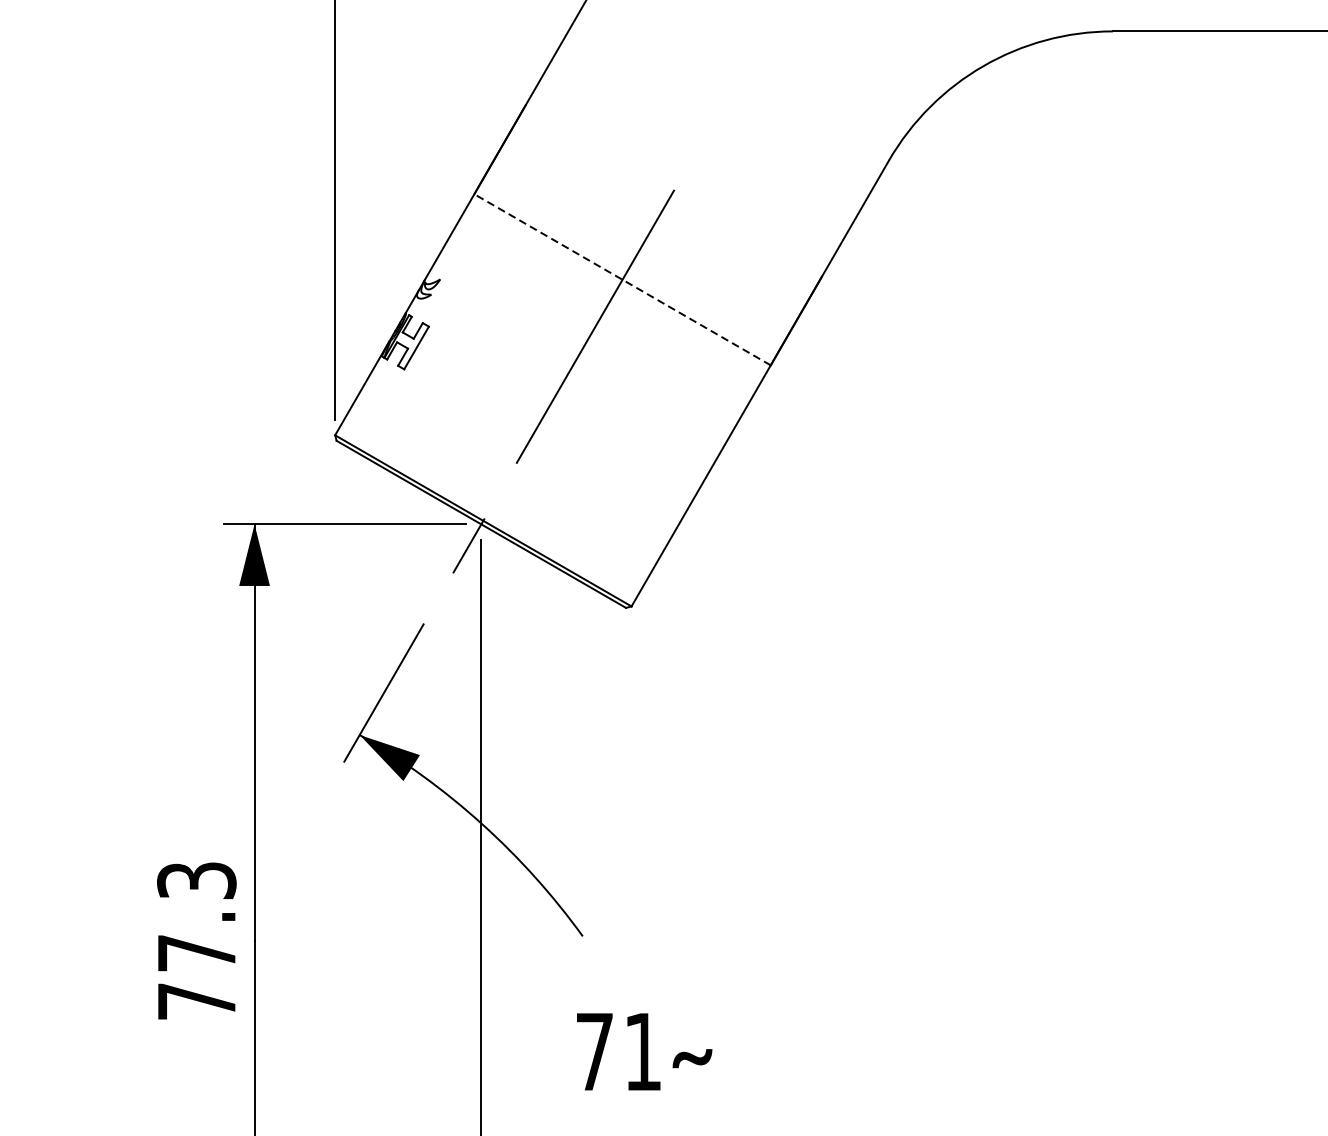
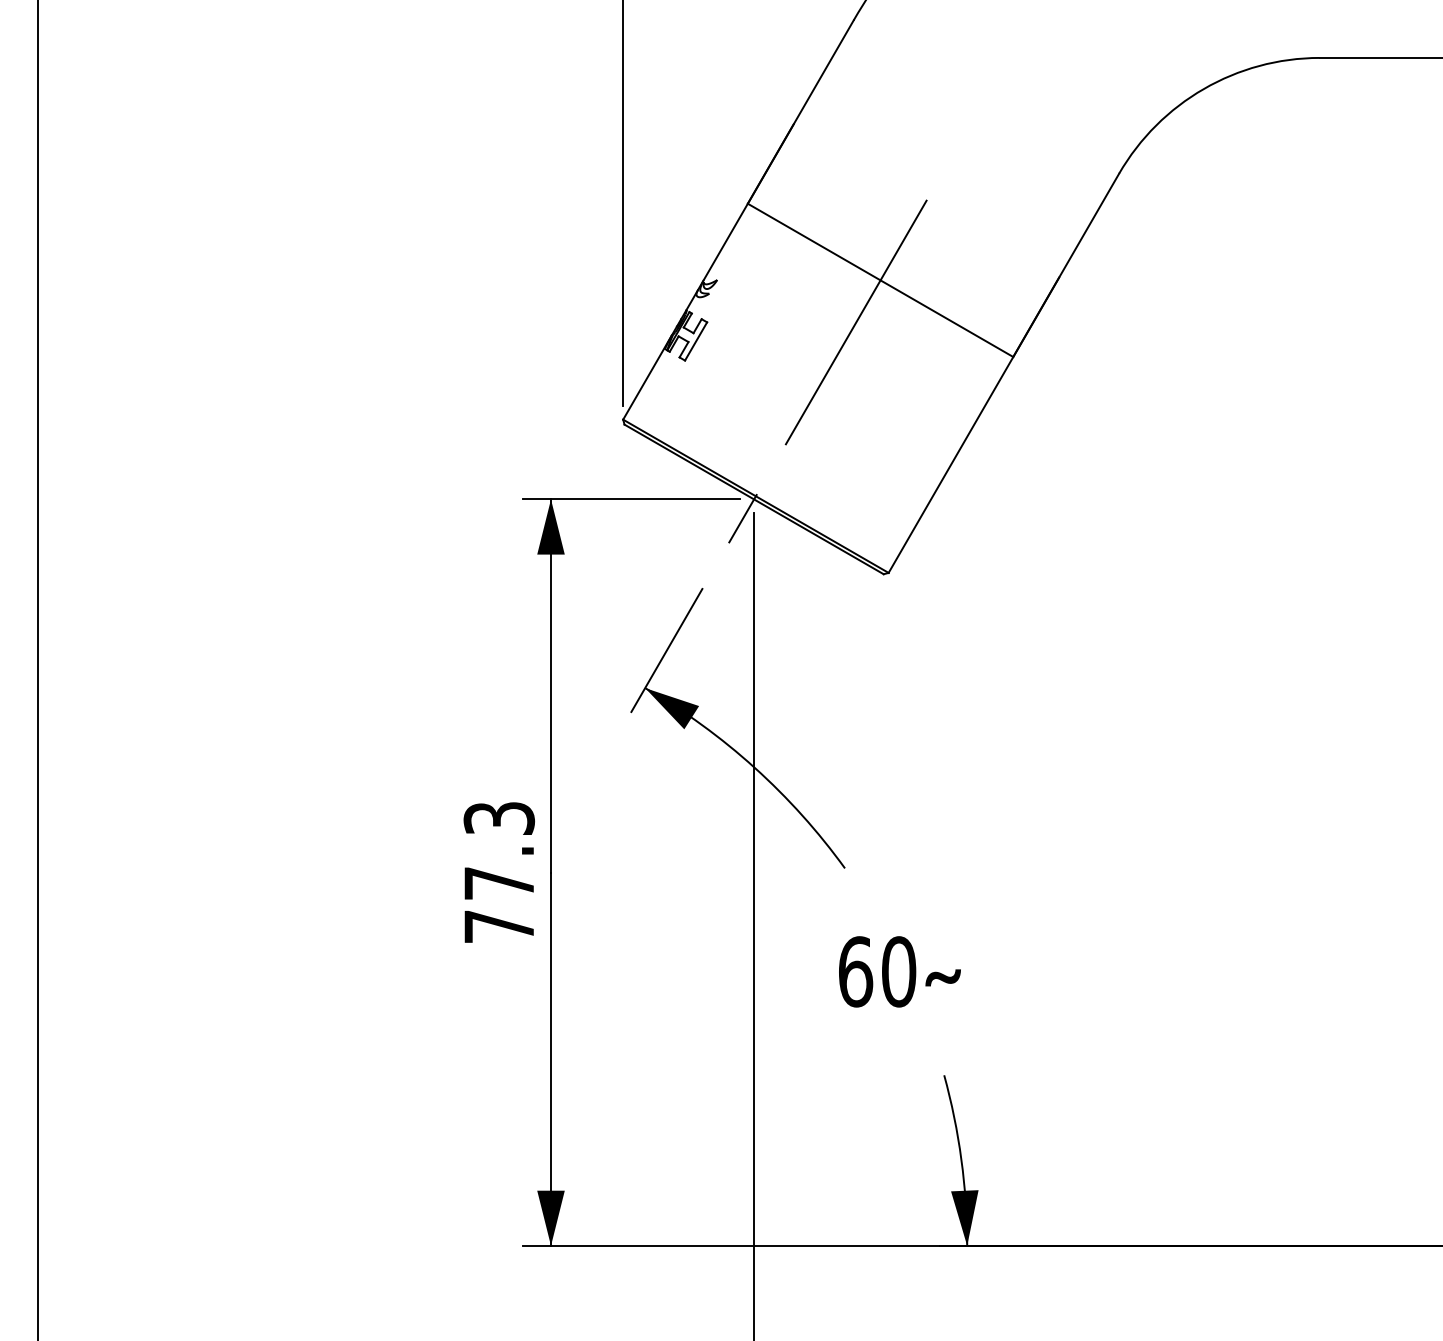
line: (622, 279) -> (880, 280), dashed -> solid
text: (619, 1051) -> (877, 971), 71 -> 60

